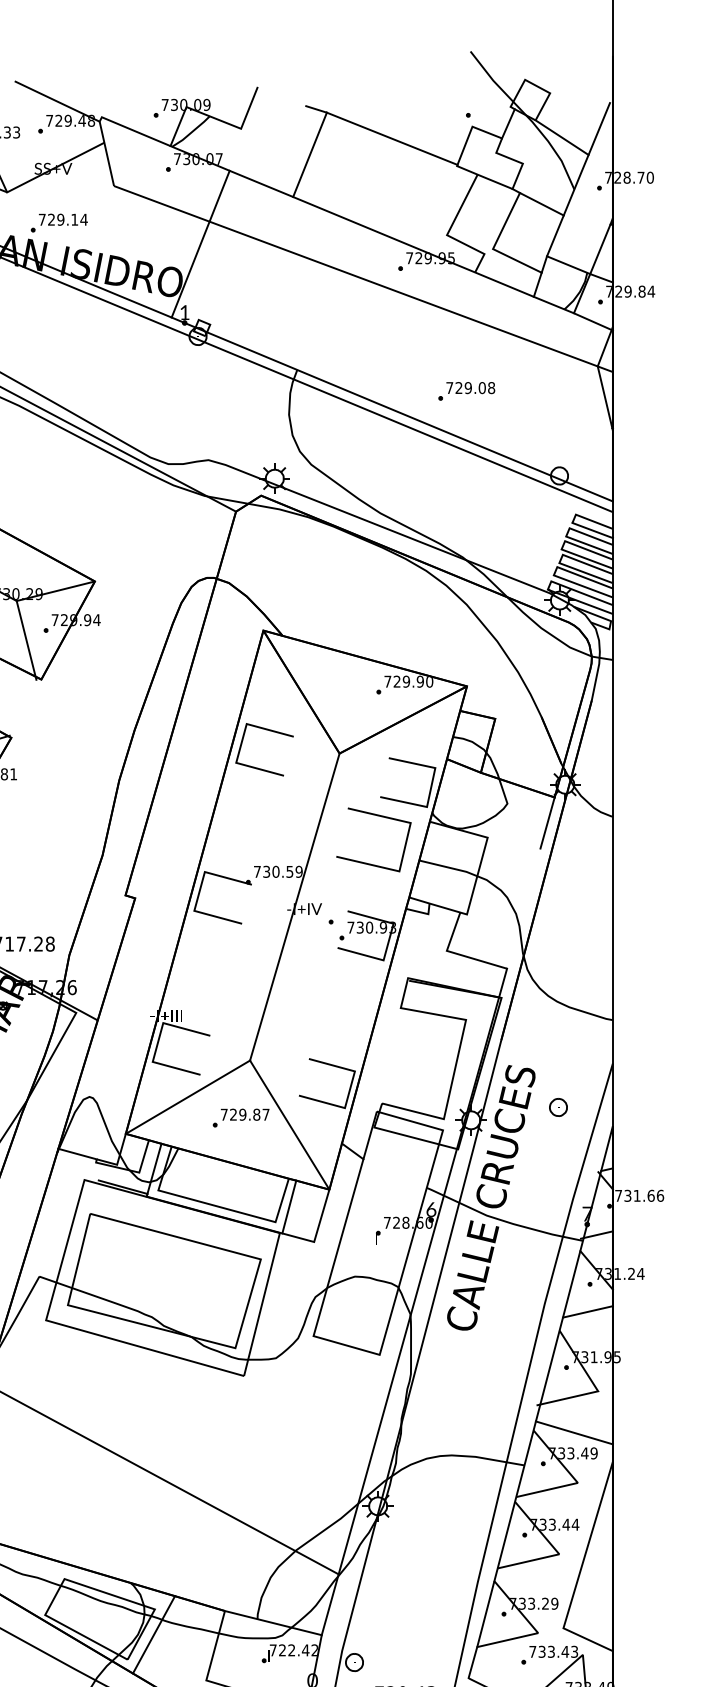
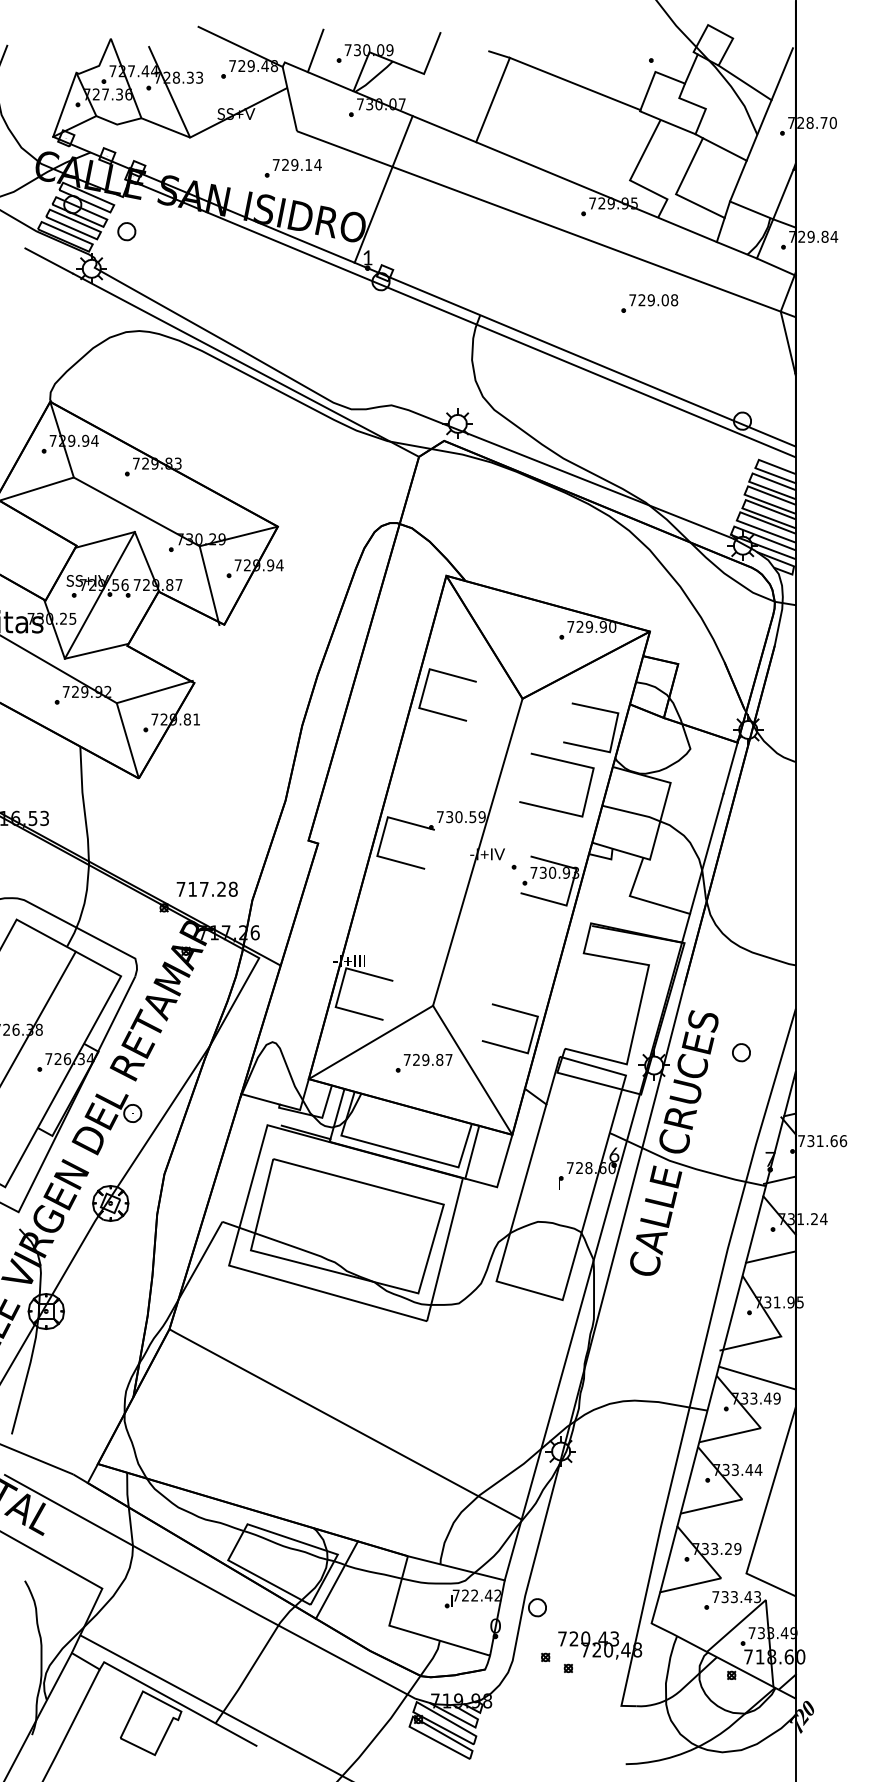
line: (132, 105) -> (315, 50), added
part: (58, 223) -> (292, 168), moved
part: (466, 391) -> (649, 303), moved
line: (523, 908) -> (706, 853), added

